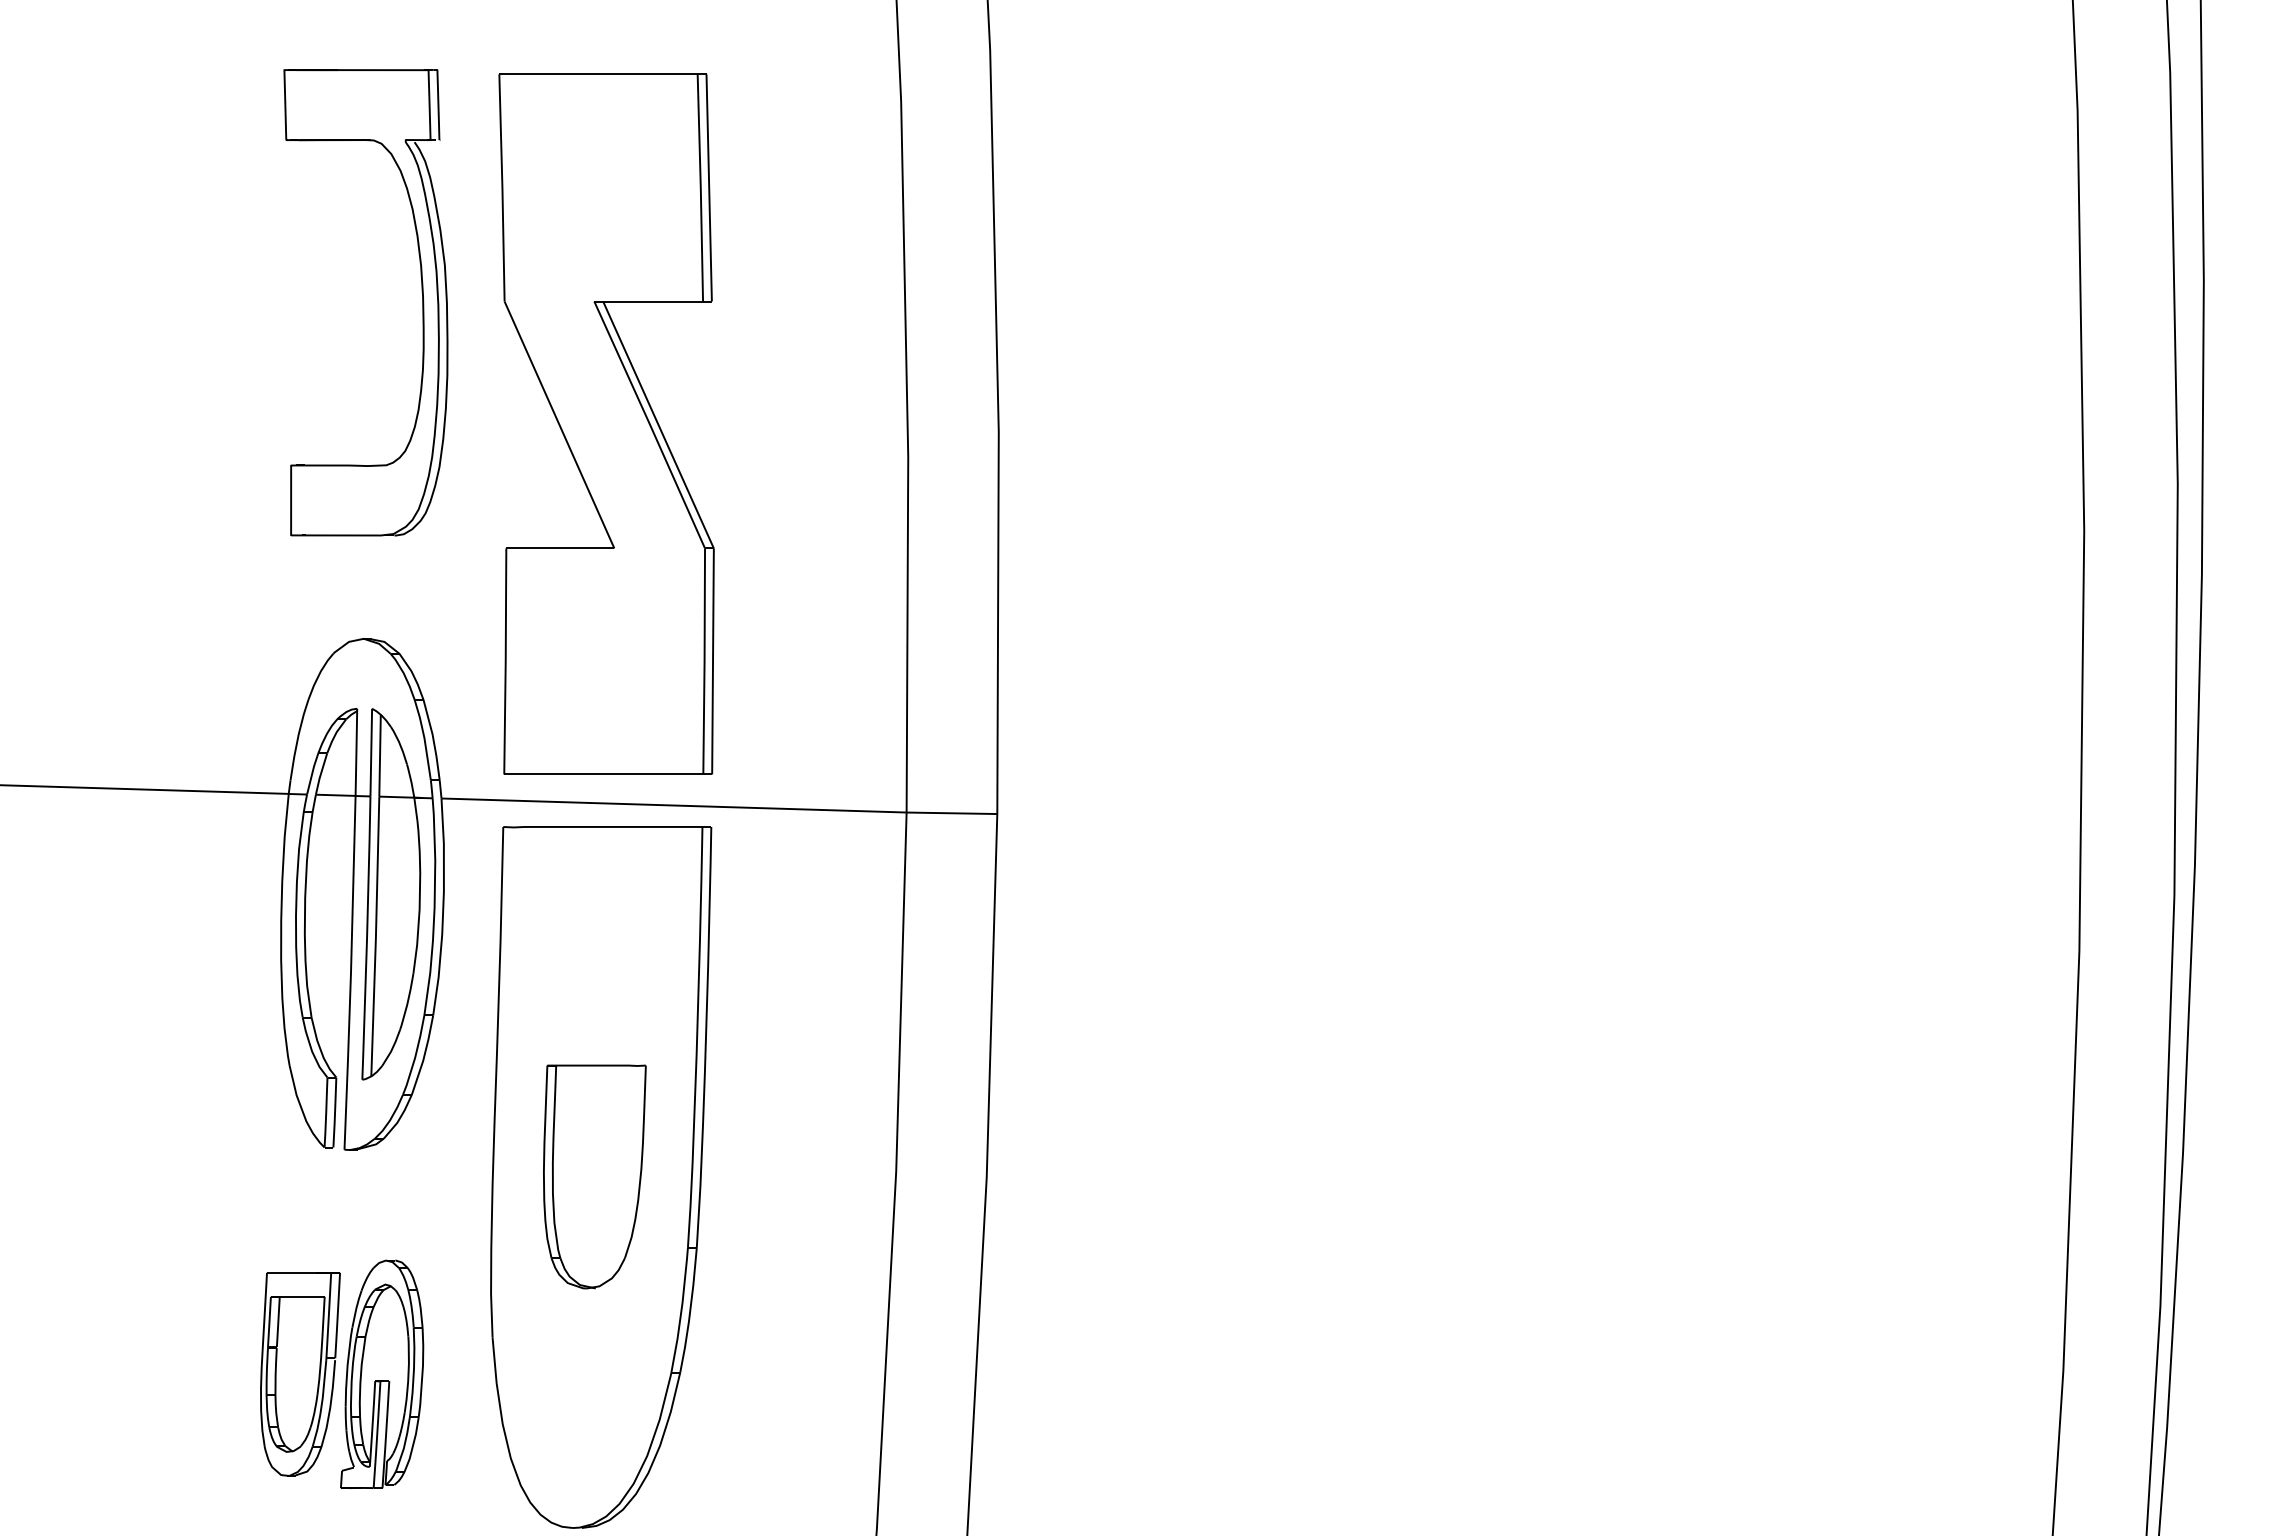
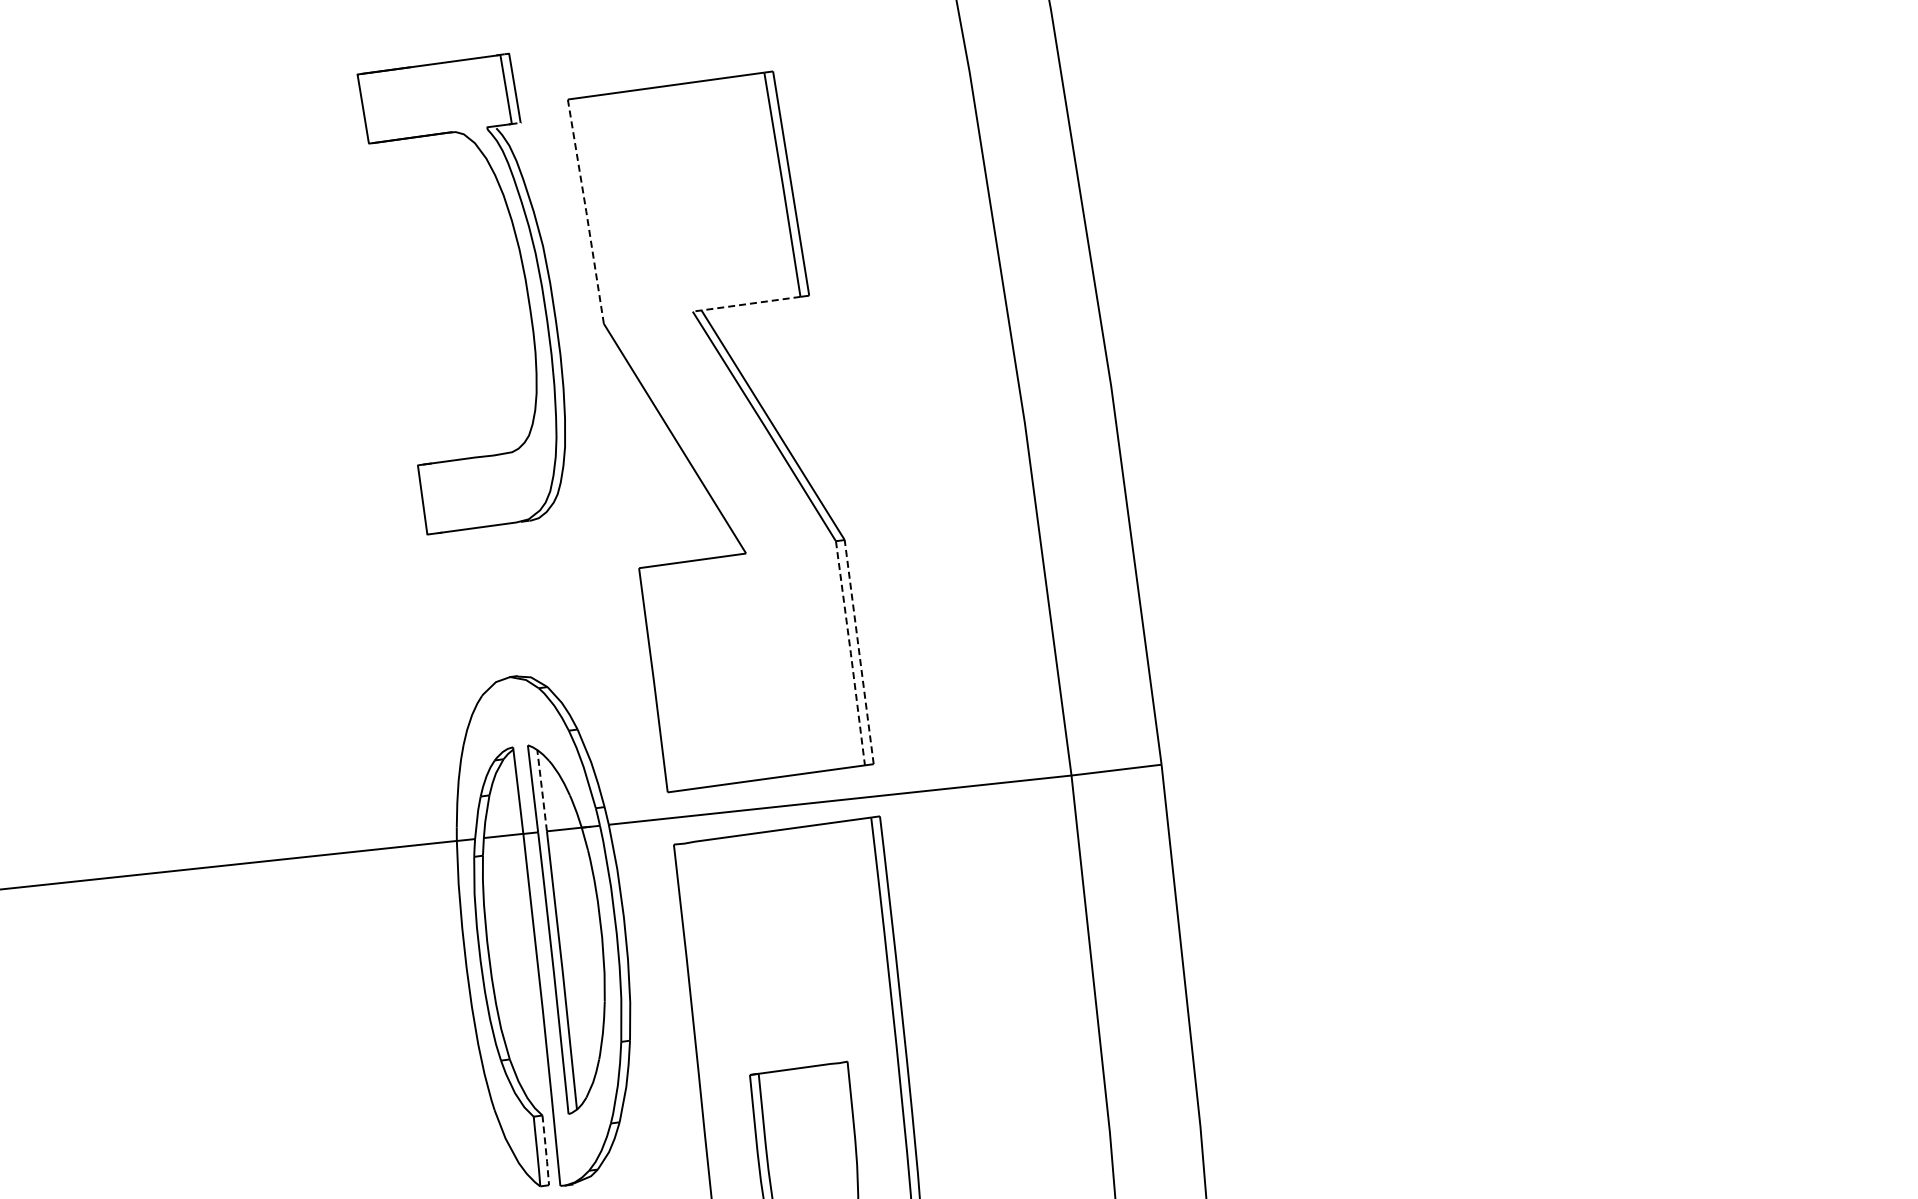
line: (502, 188) -> (586, 212), solid -> dashed
part: (421, 292) -> (523, 276), moved
line: (648, 301) -> (746, 304), solid -> dashed
line: (713, 660) -> (859, 651), solid -> dashed
line: (704, 661) -> (850, 653), solid -> dashed
line: (380, 754) -> (542, 789), solid -> dashed
line: (335, 1112) -> (546, 1150), solid -> dashed

